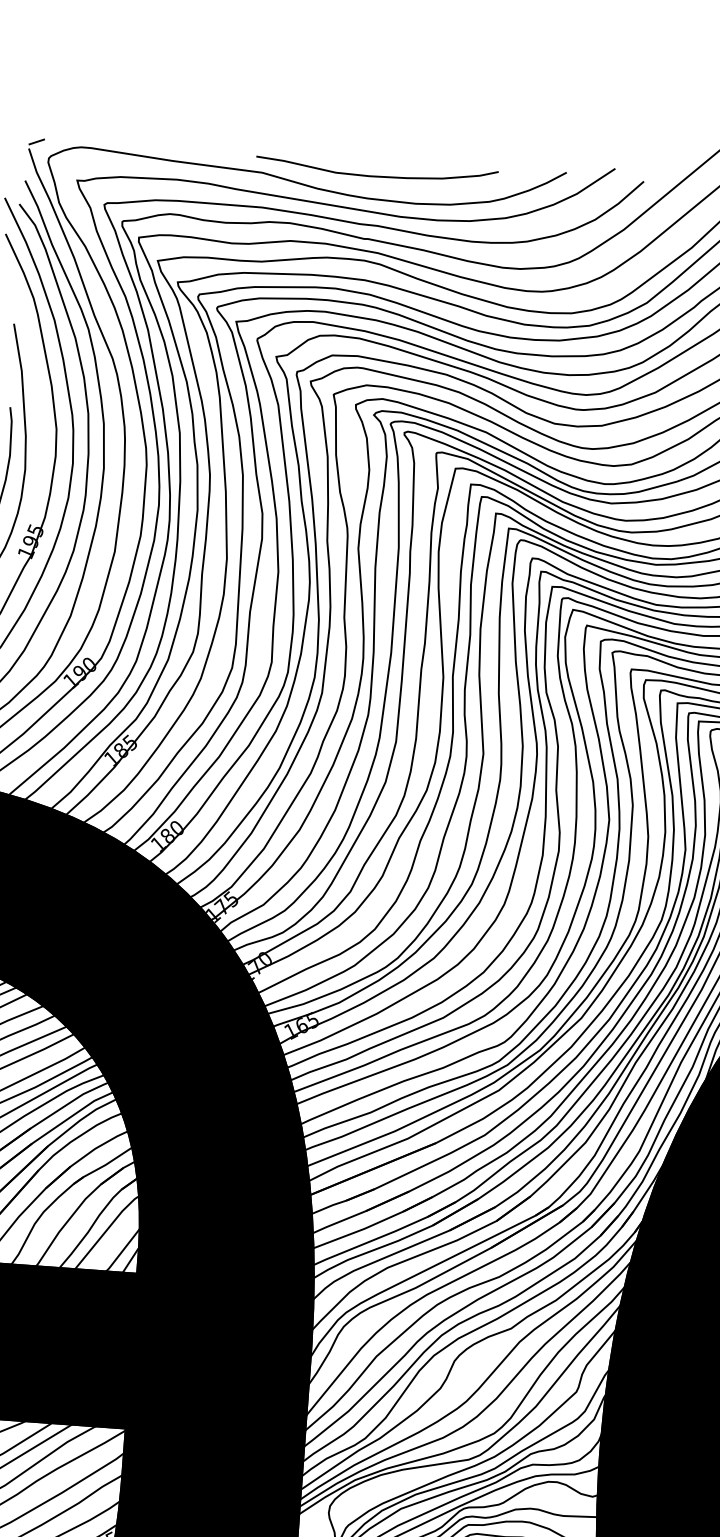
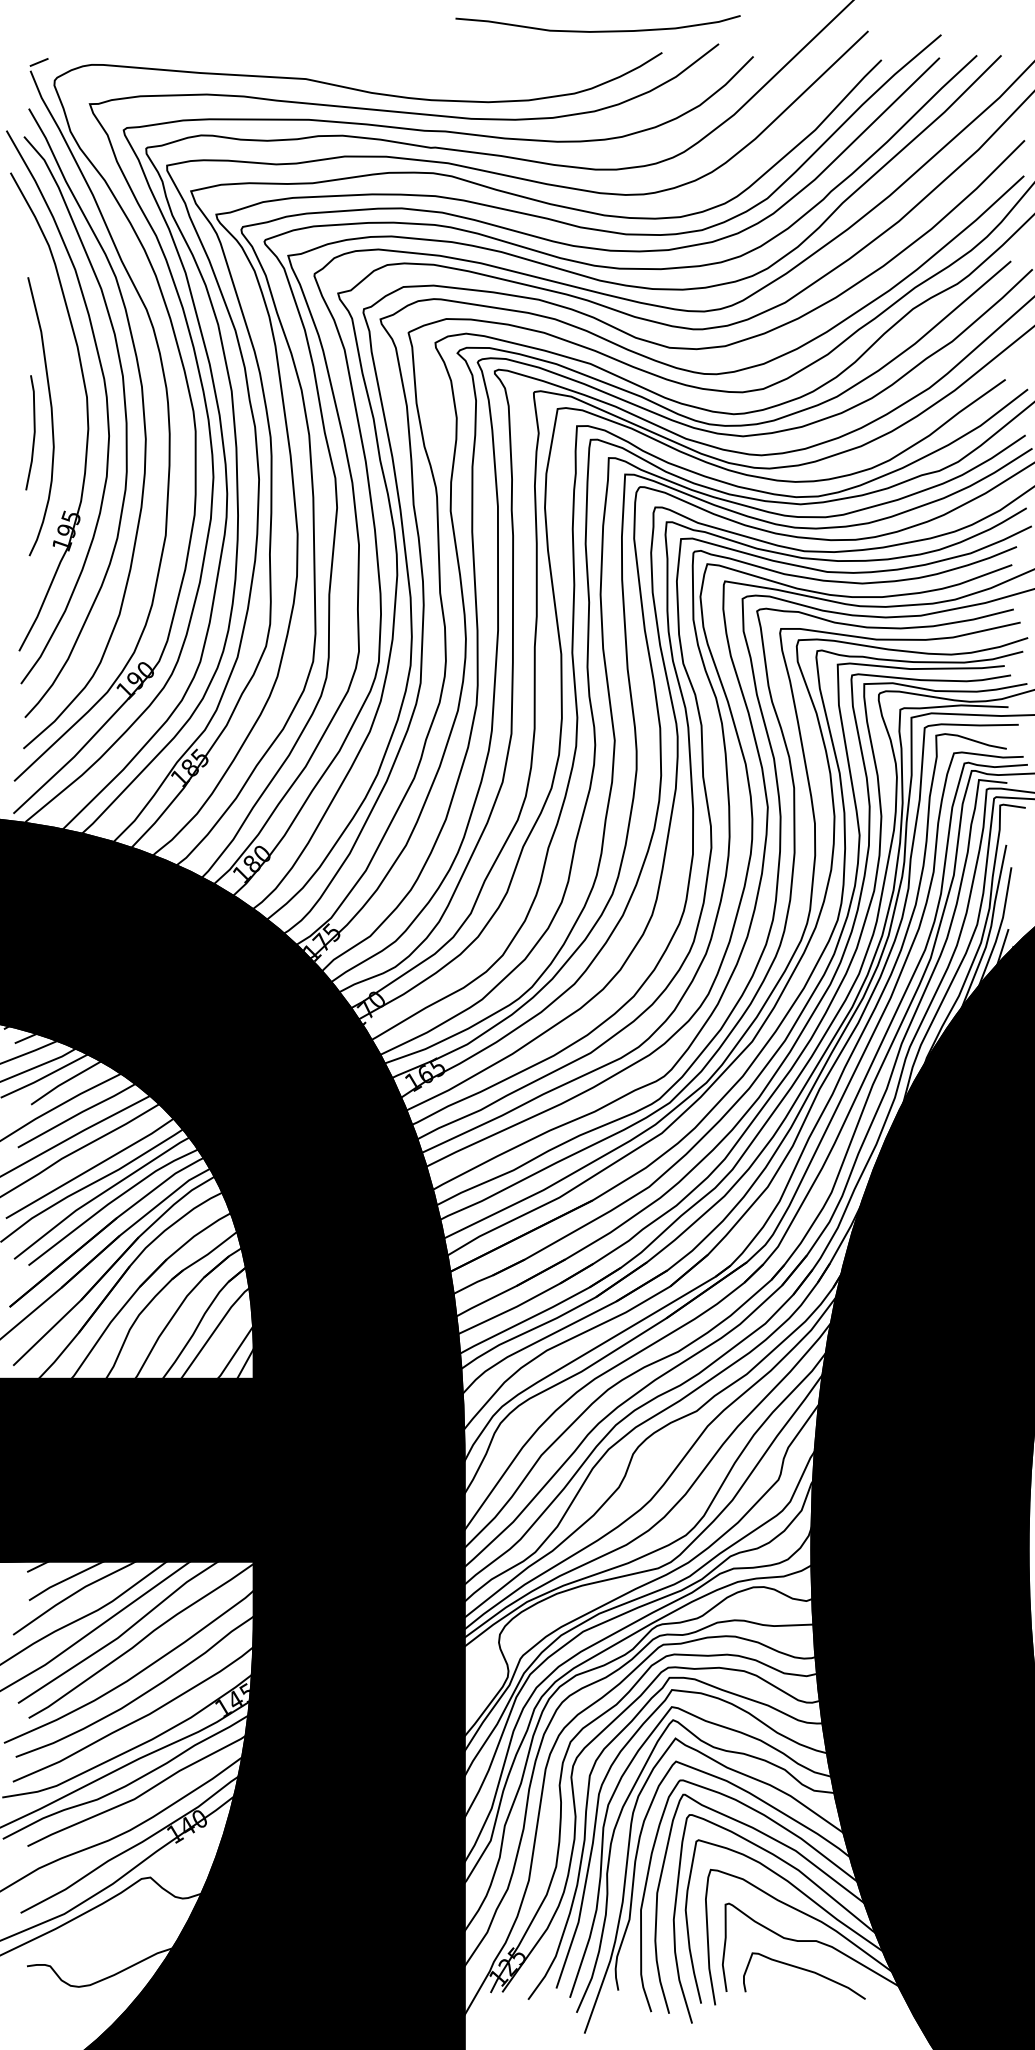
curve: (376, 175) -> (597, 30), moved

